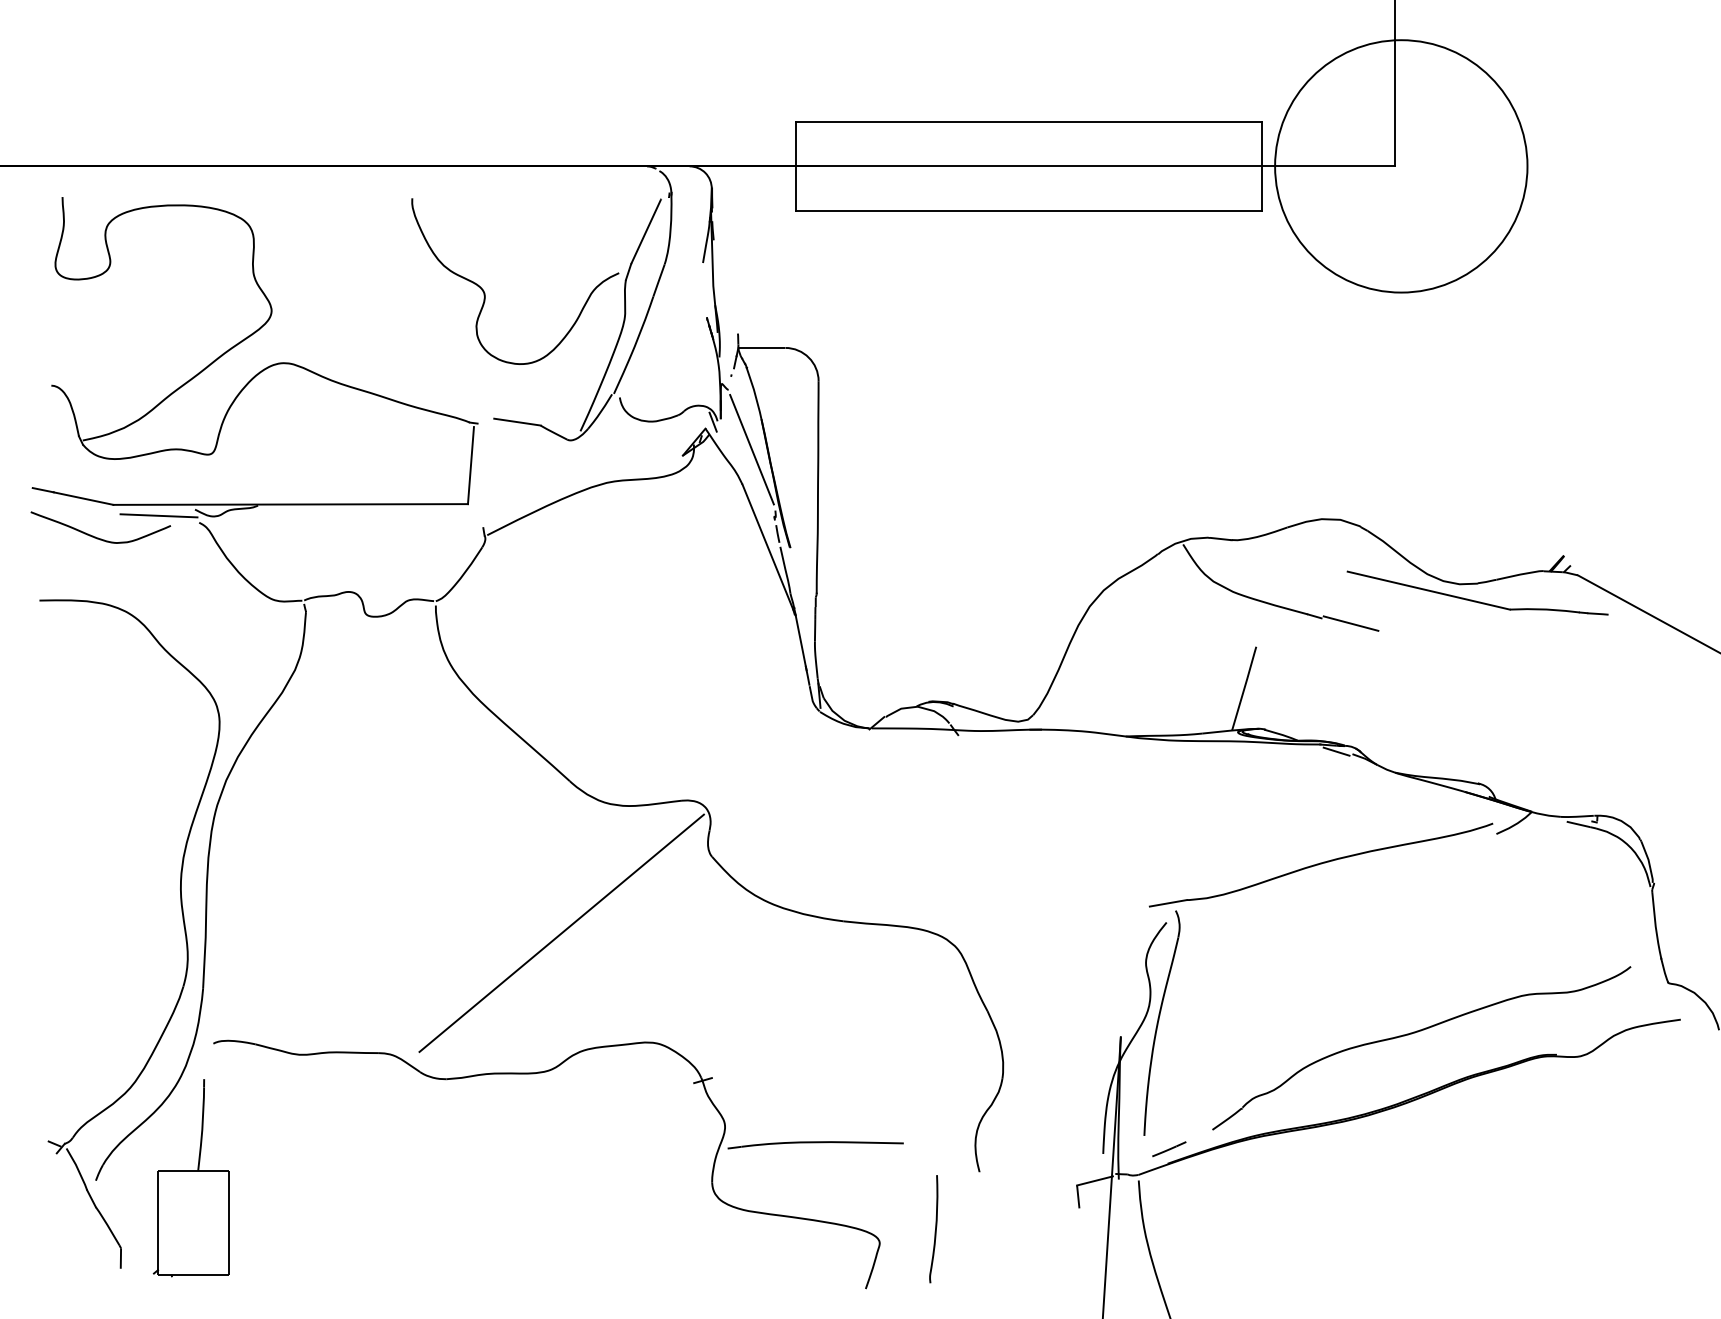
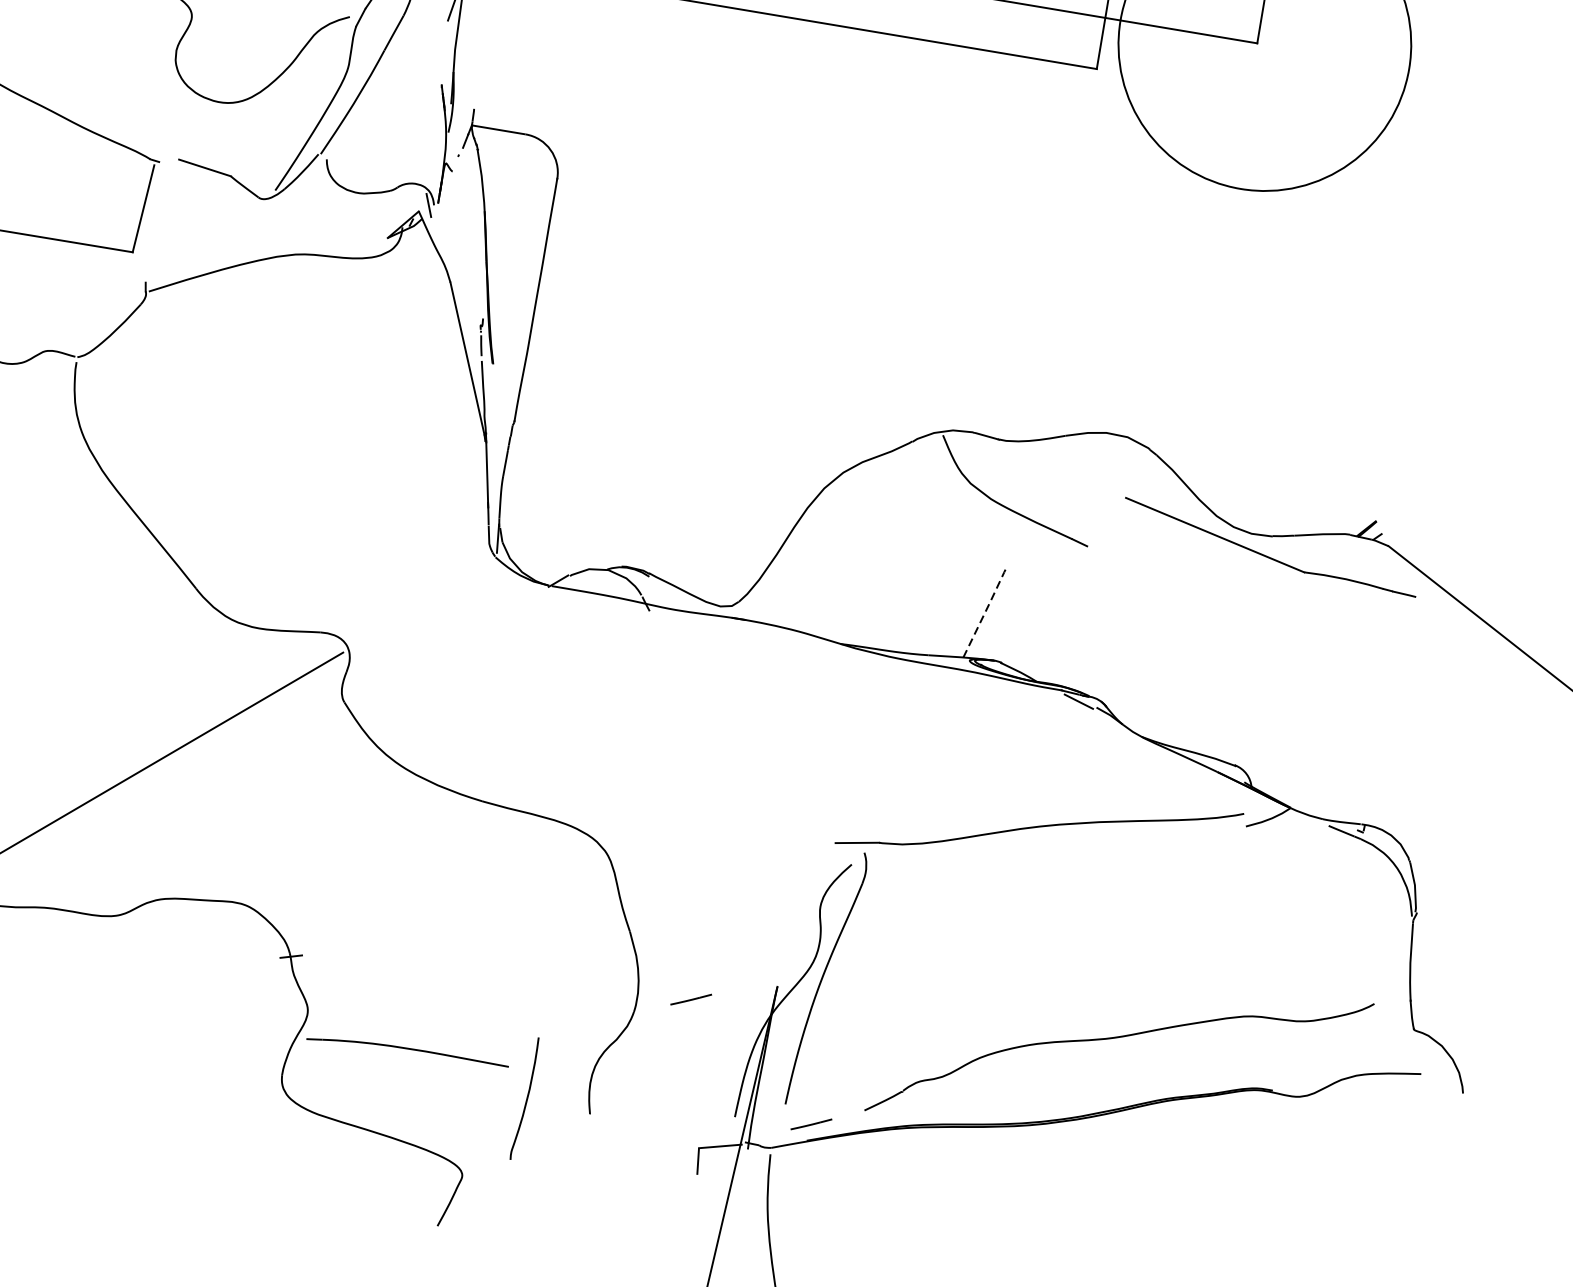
line: (751, 449) -> (467, 244), removed
line: (1350, 623) -> (1119, 557), removed
line: (1244, 687) -> (985, 610), solid -> dashed
line: (1049, 1060) -> (691, 999), added
curve: (935, 1229) -> (526, 1099), moved

